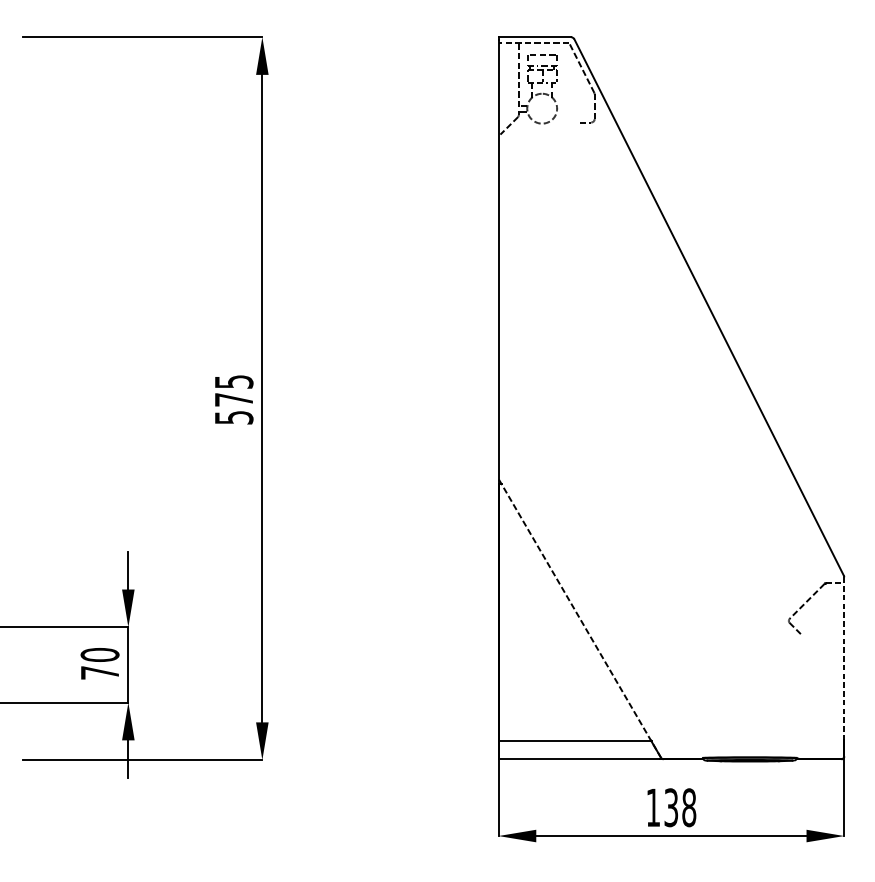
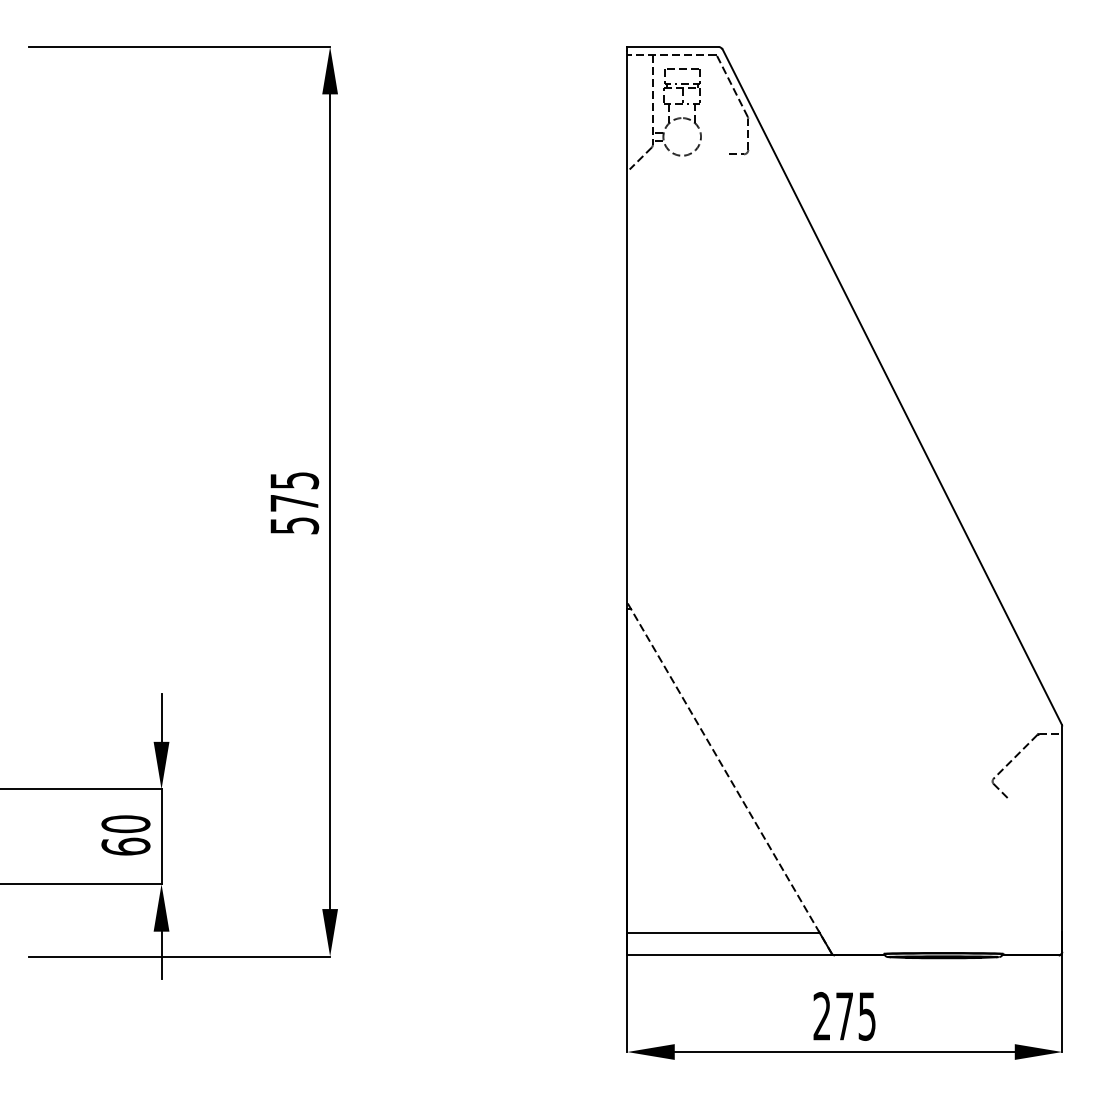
line: (844, 659) -> (1062, 829), dashed -> solid
text: (99, 672) -> (125, 846), 70 -> 60
text: (671, 807) -> (844, 1015), 138 -> 275

